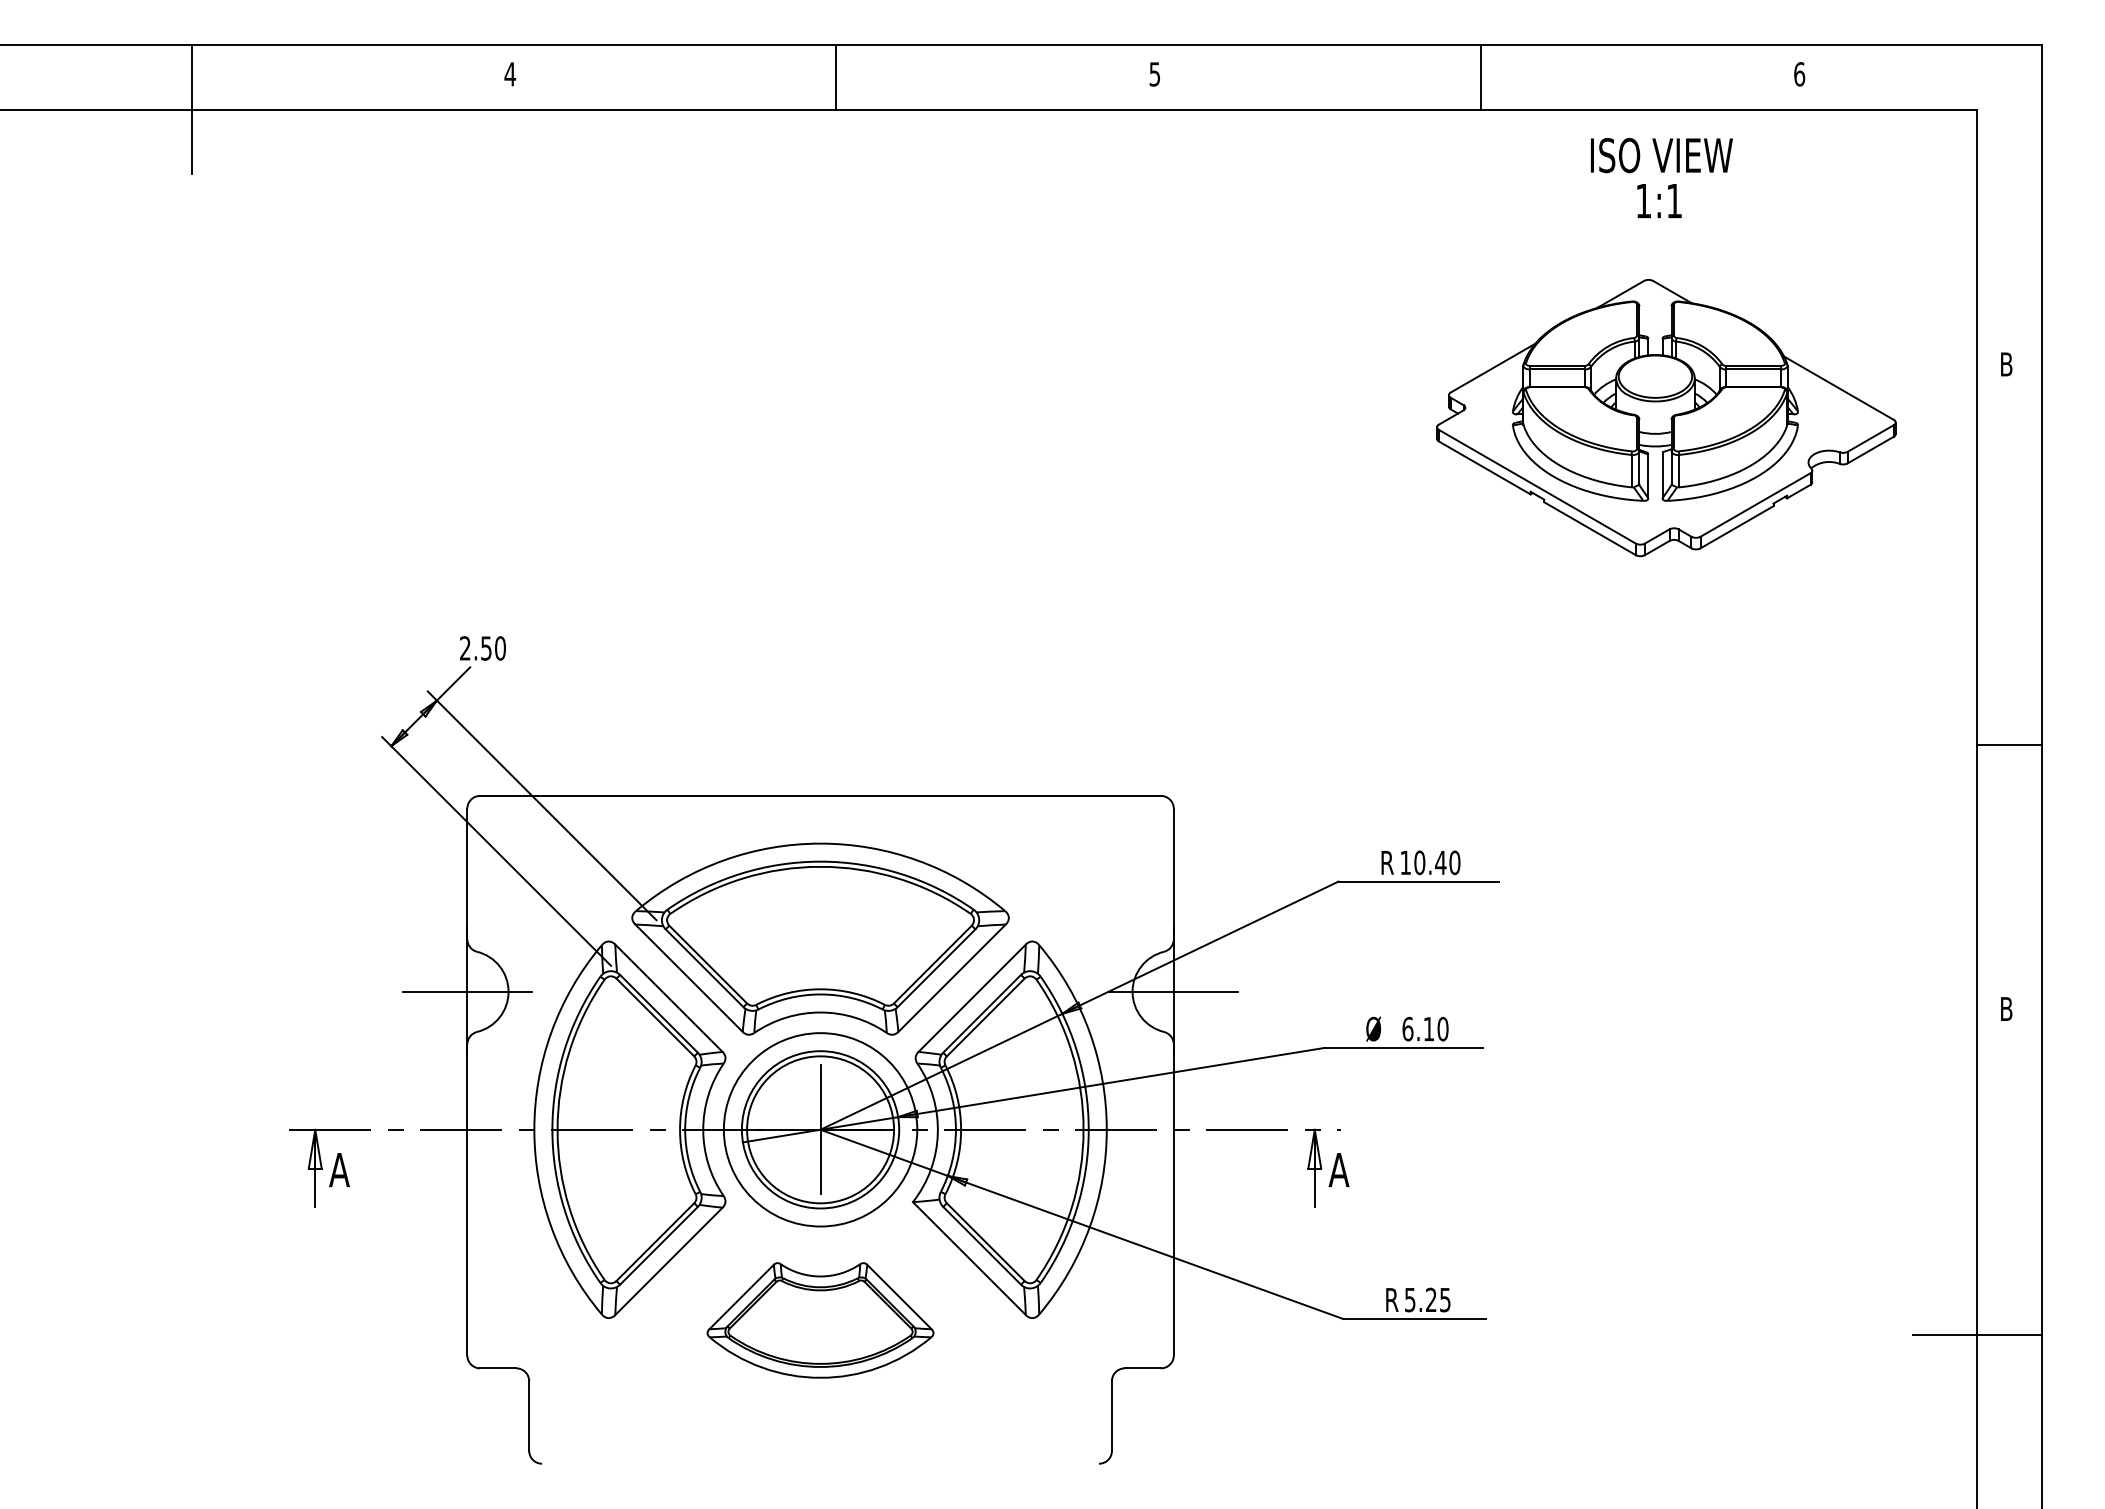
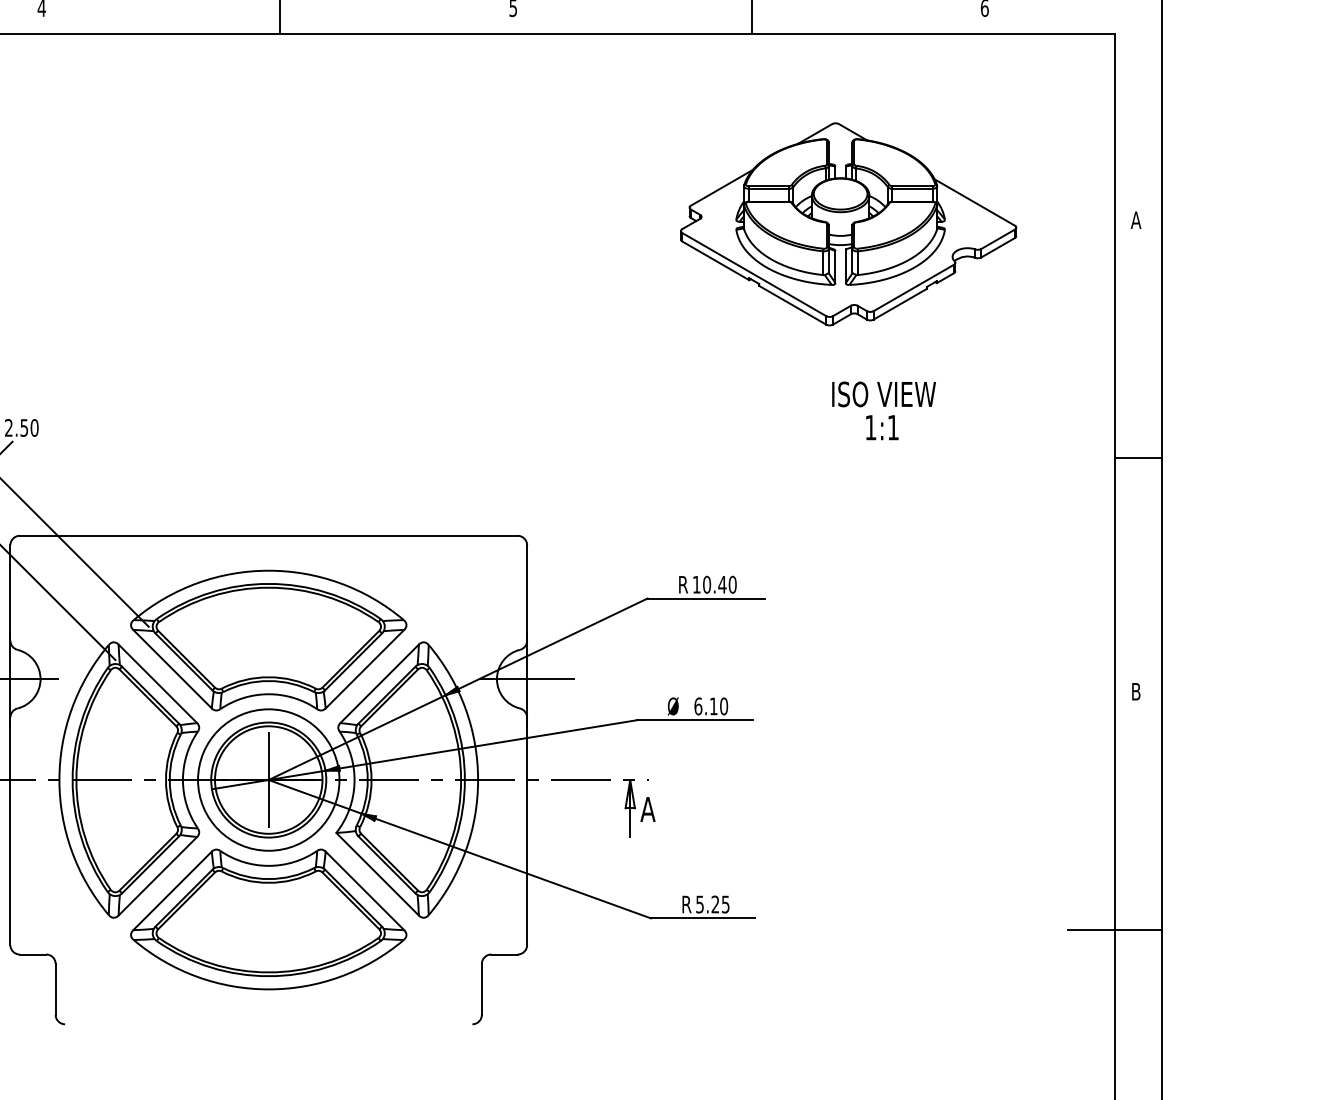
text: (1661, 178) -> (883, 411), moved
text: (2006, 364) -> (1136, 220), B -> A
part: (1666, 418) -> (848, 224), moved
line: (2009, 744) -> (1138, 458), moved
part: (820, 1320) -> (268, 919), size x1.67

